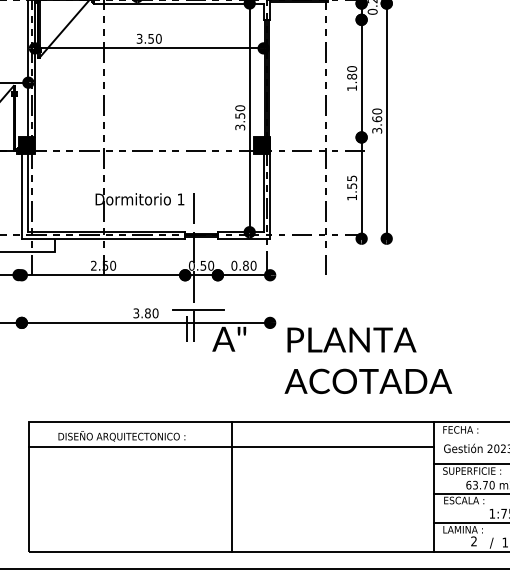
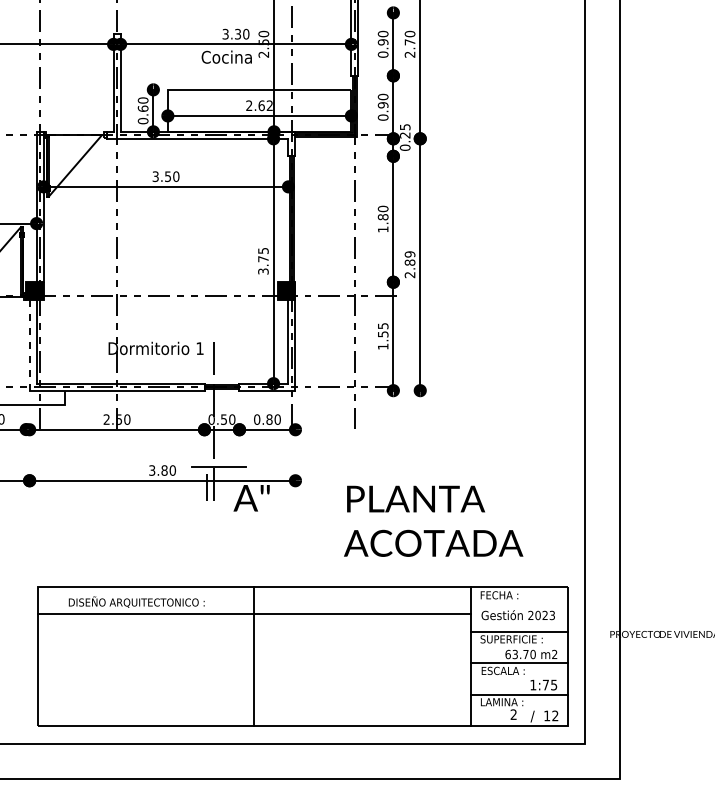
text: (240, 111) -> (263, 254), 3.50 -> 3.75
text: (376, 120) -> (409, 264), 3.60 -> 2.89
line: (21, 196) -> (29, 345), solid -> dashed
text: (368, 360) -> (433, 520), moved

